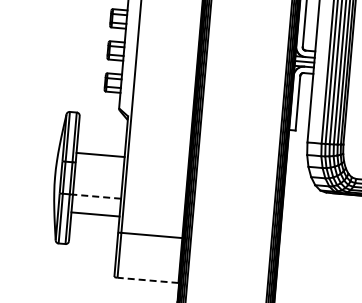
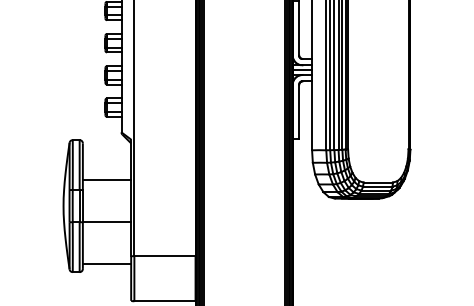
line: (96, 196) -> (106, 222), dashed -> solid
line: (94, 214) -> (106, 264), moved
line: (147, 280) -> (164, 301), dashed -> solid

